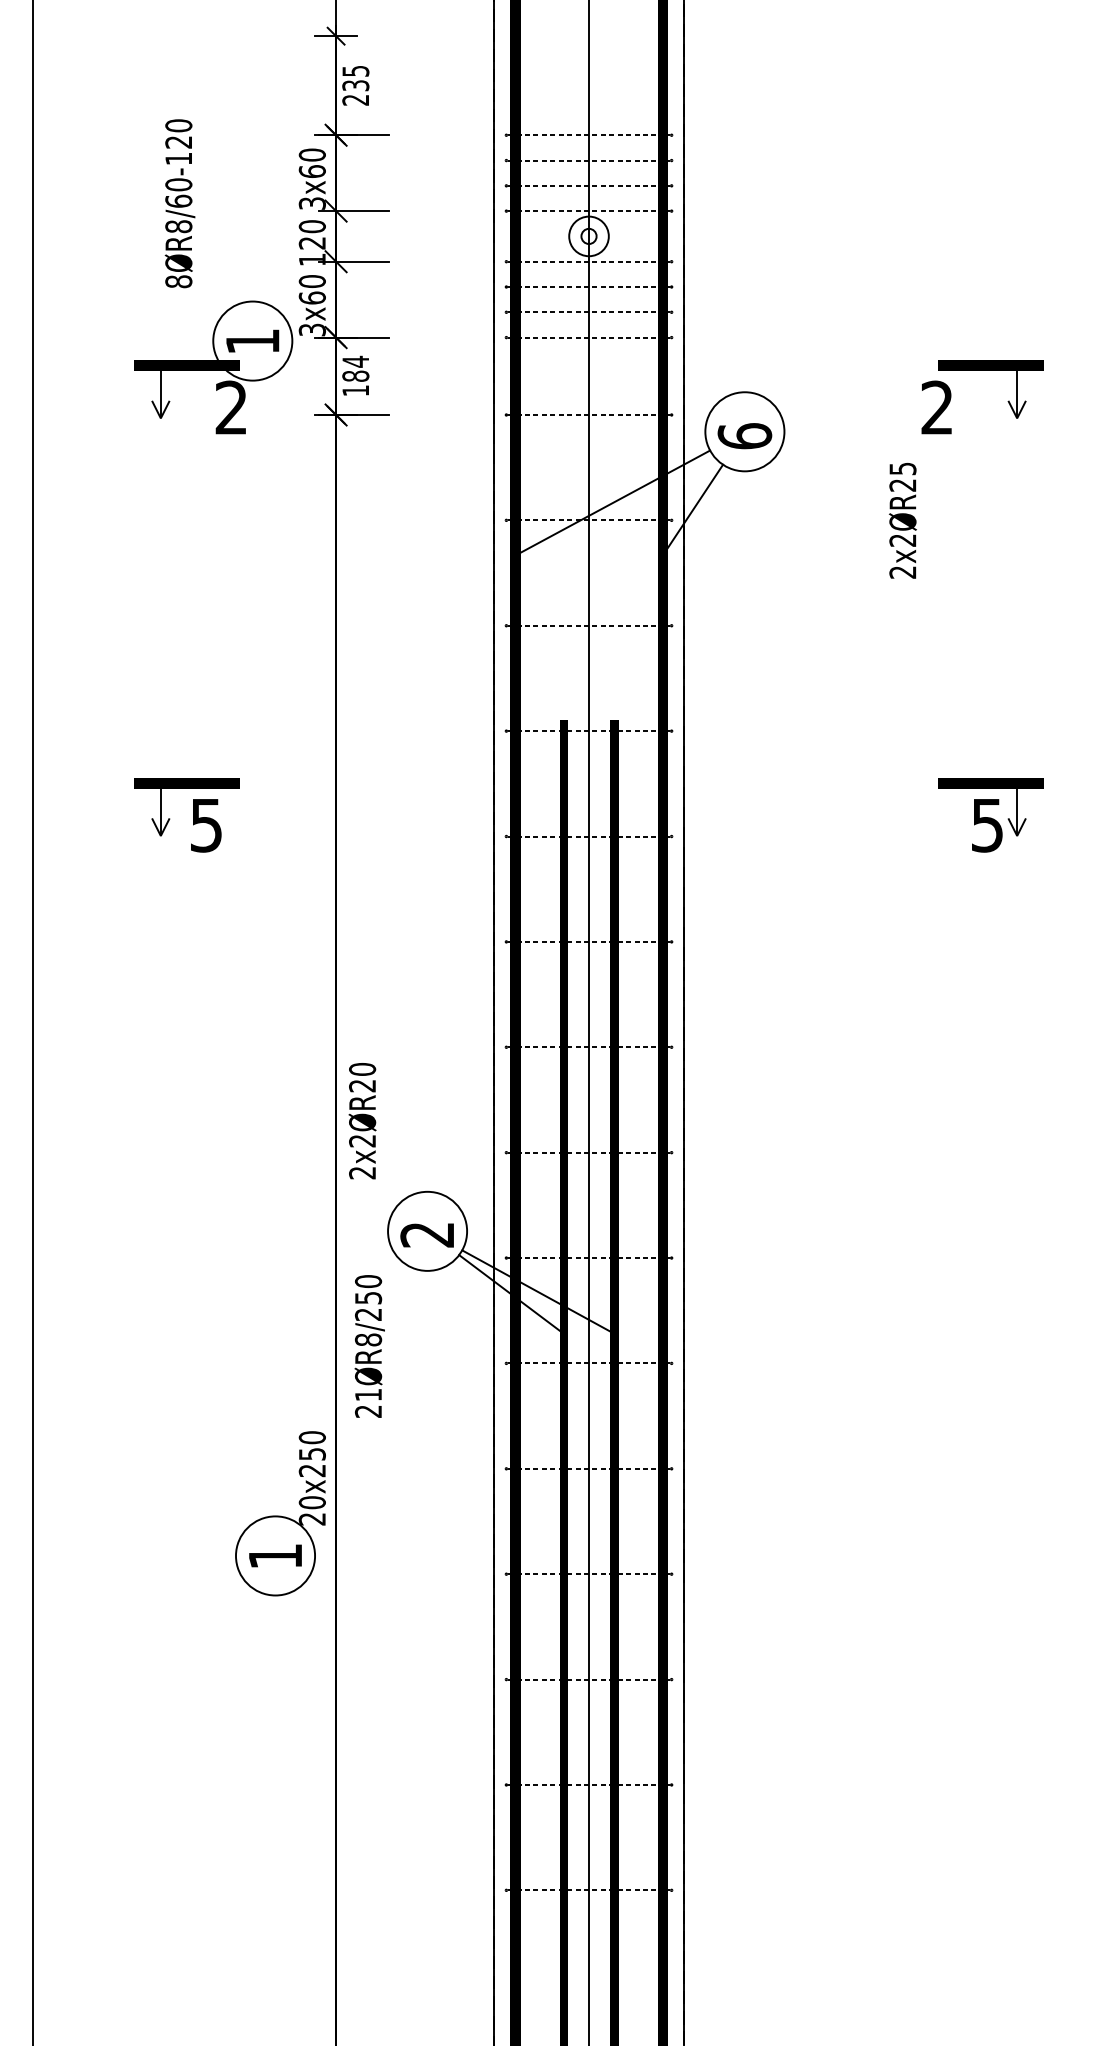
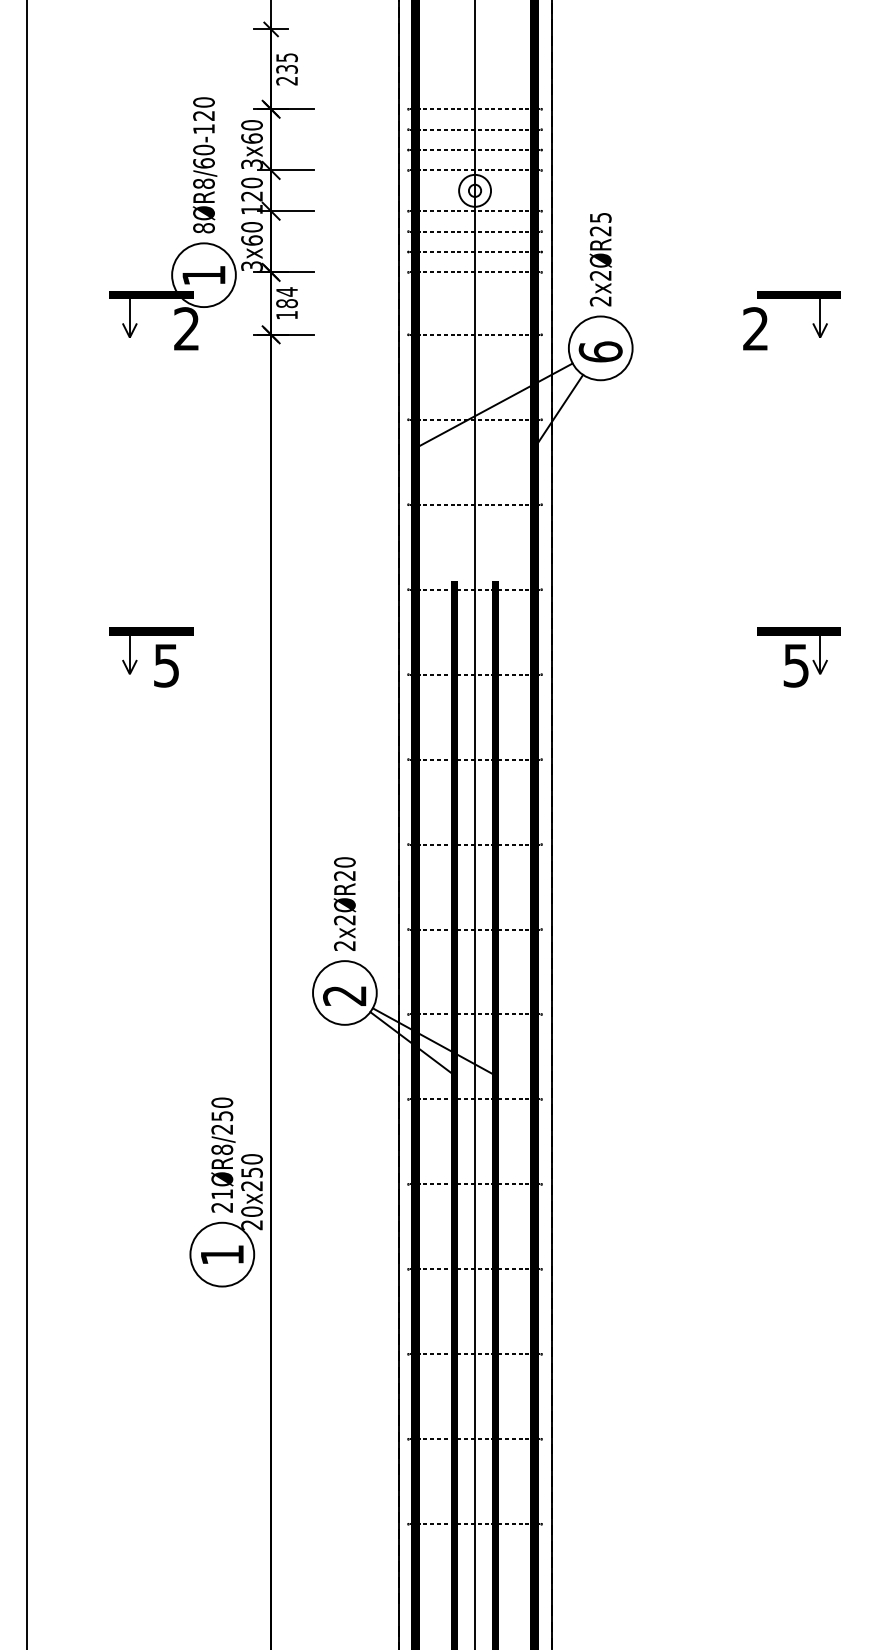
text: (179, 203) -> (204, 165), moved
text: (902, 520) -> (600, 259), moved
text: (362, 1121) -> (344, 904), moved
text: (369, 1346) -> (223, 1155), moved

